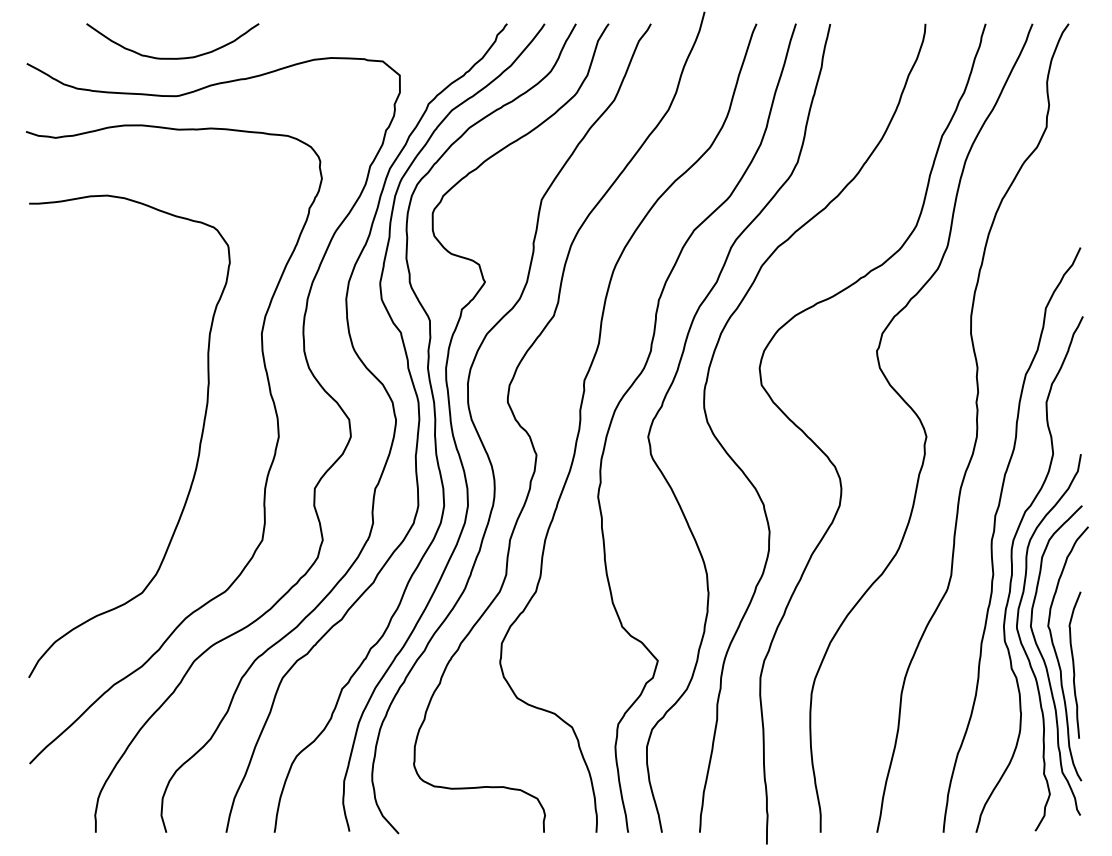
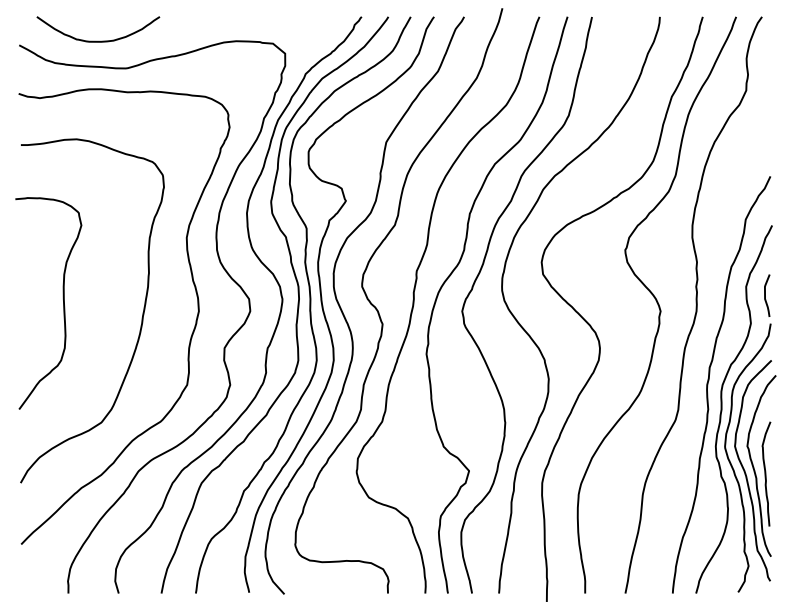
curve: (172, 57) -> (98, 40), moved
curve: (1073, 414) -> (765, 295), added
curve: (88, 425) -> (63, 303), added

